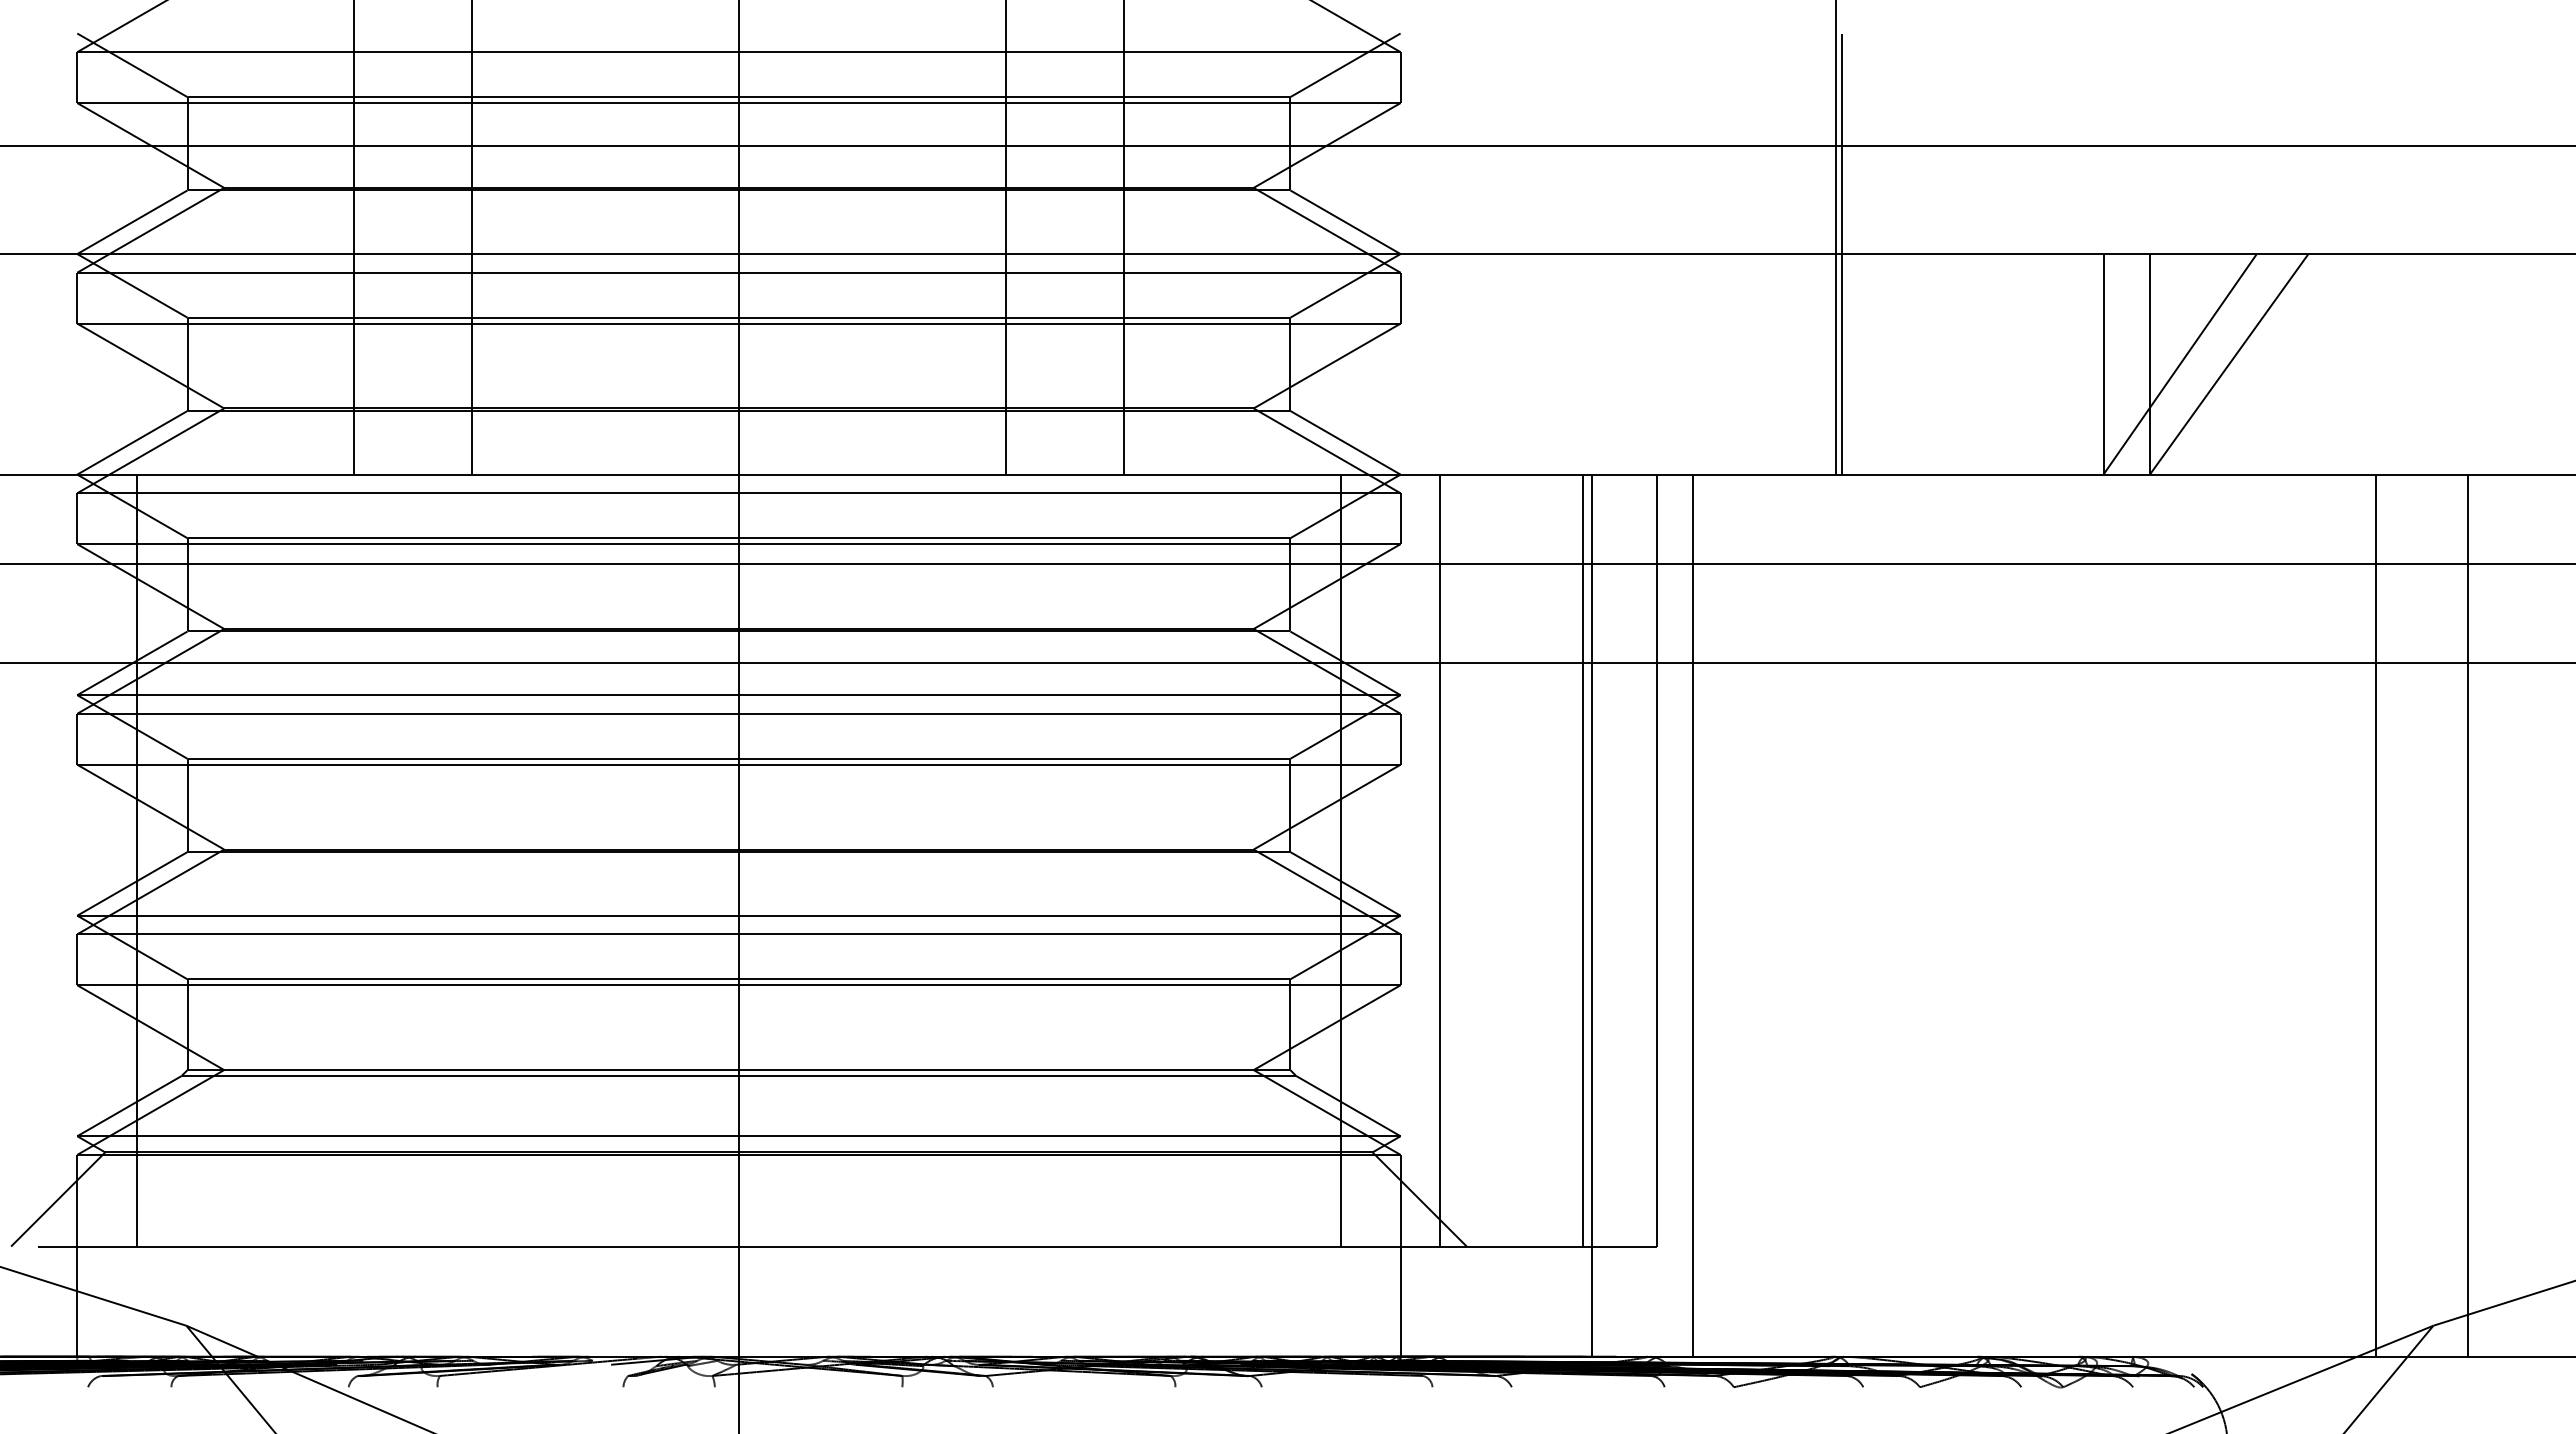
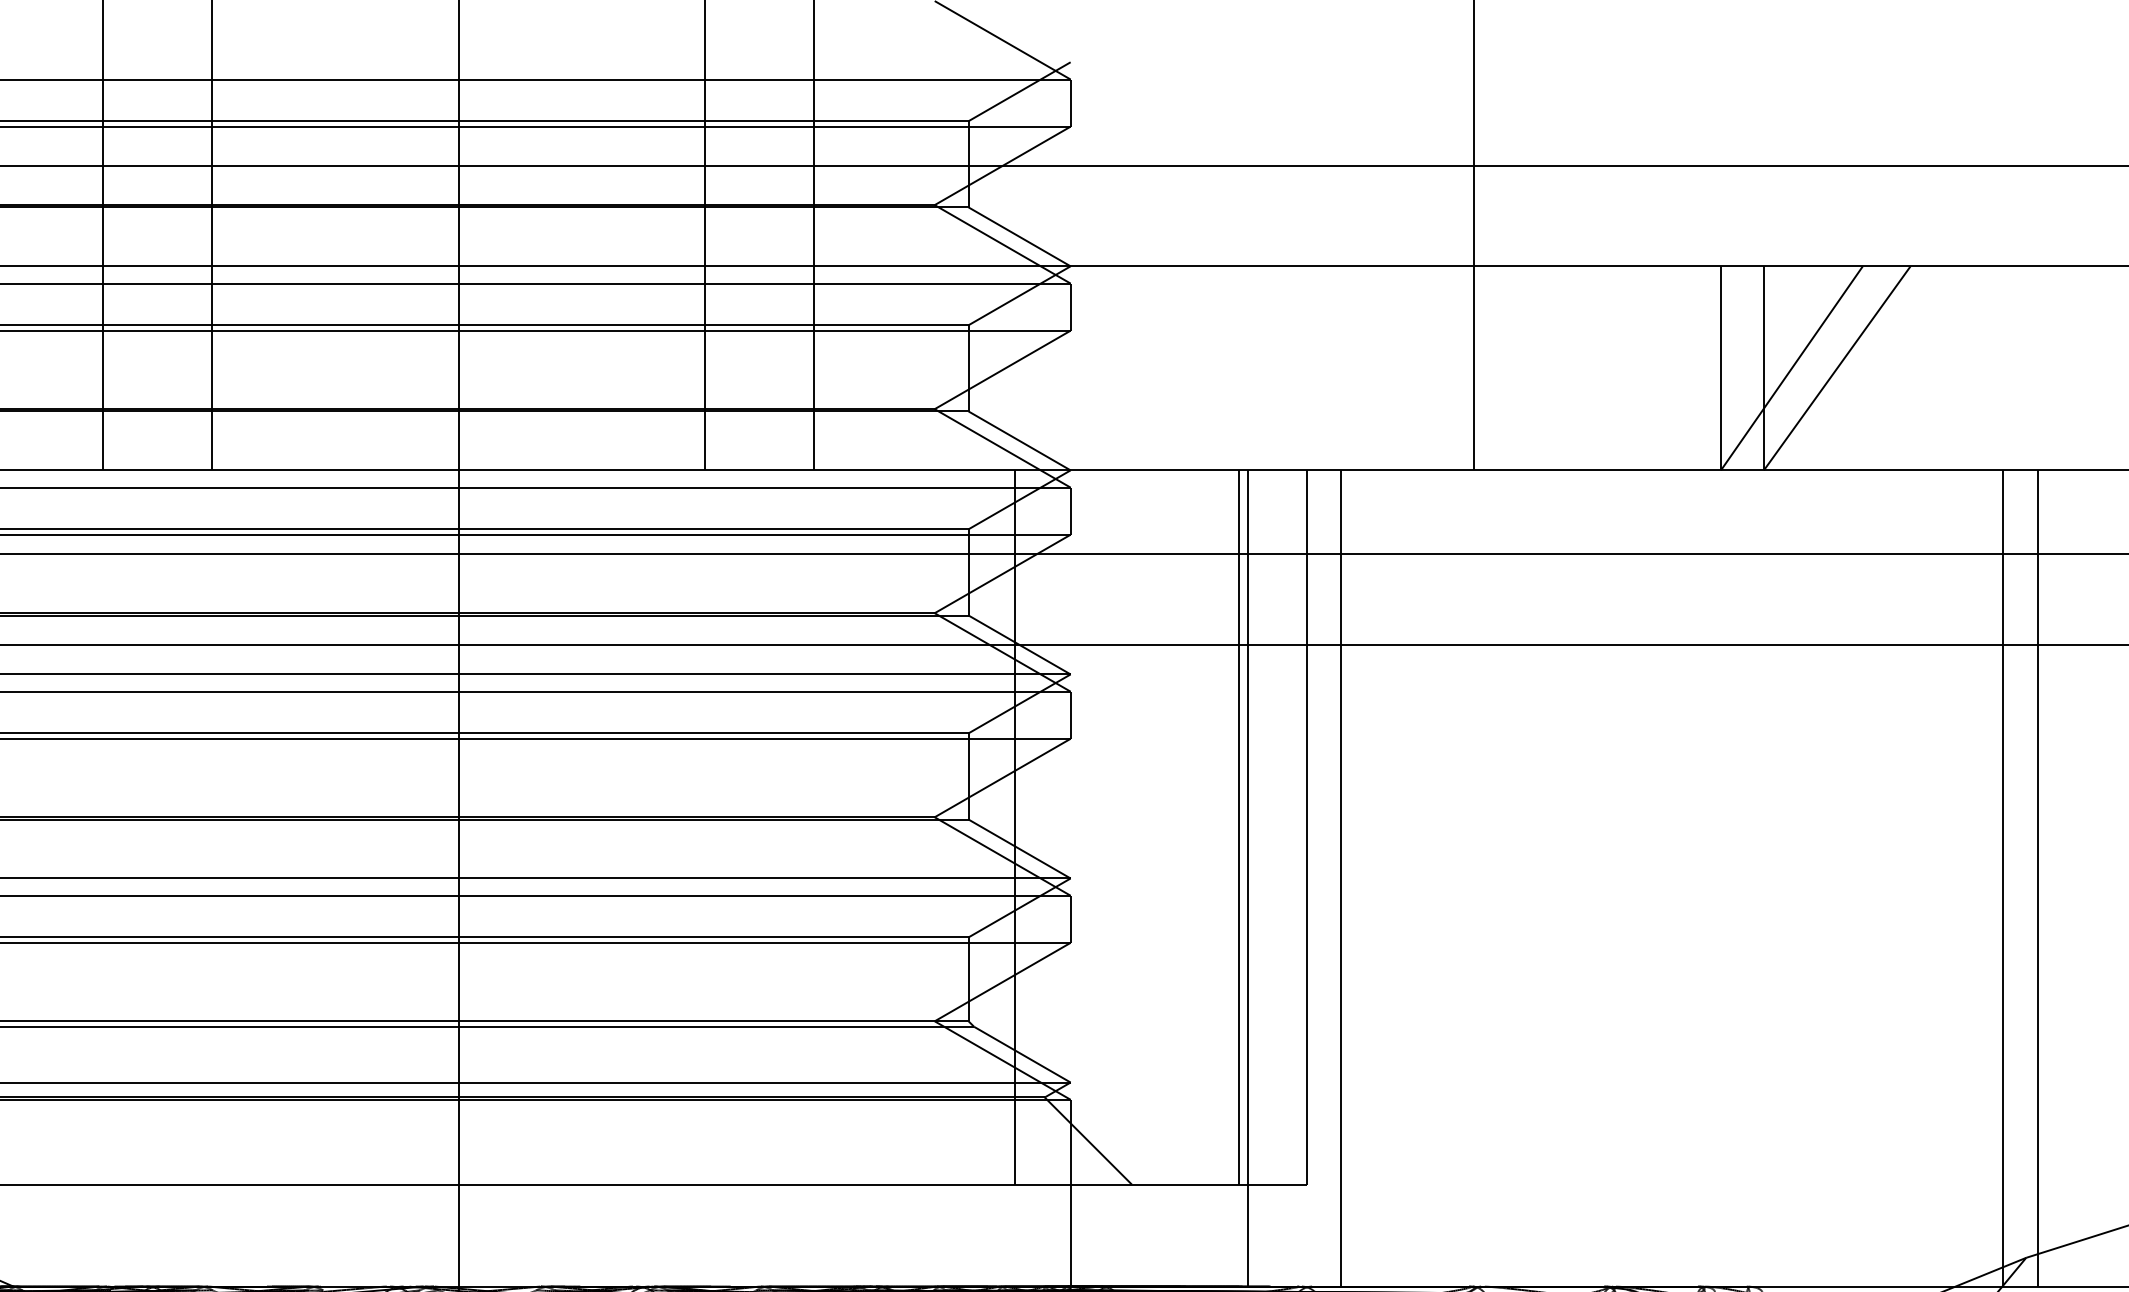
line: (1841, 253) -> (1478, 265), removed
line: (1440, 860) -> (1107, 827), removed
line: (2376, 915) -> (2038, 878), moved
line: (2468, 915) -> (2003, 878), moved

